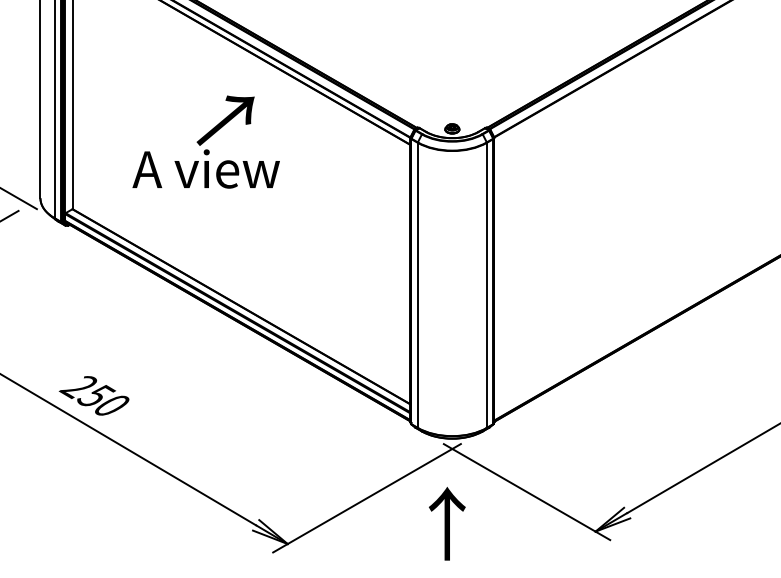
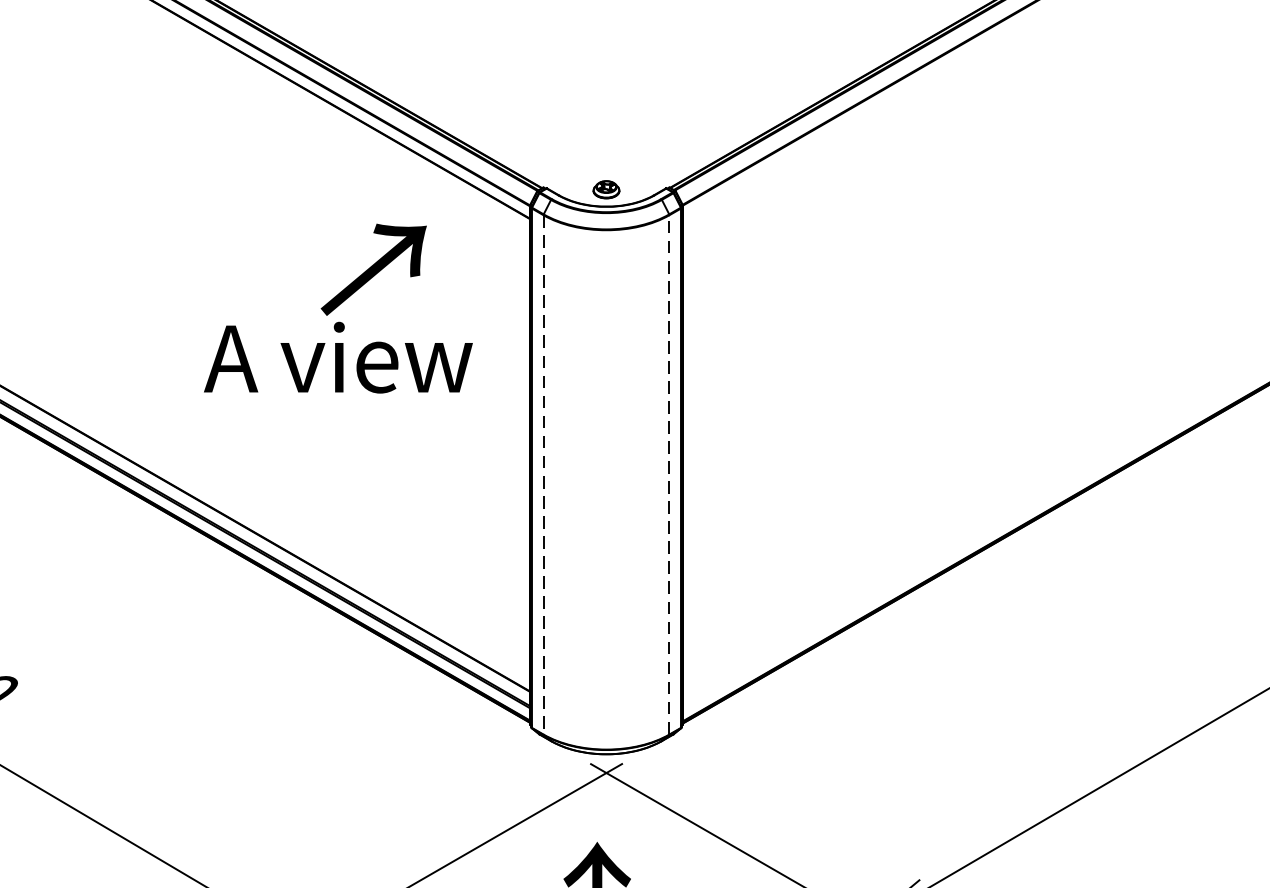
text: (205, 141) -> (337, 307), moved
line: (417, 285) -> (542, 475), solid -> dashed
line: (486, 285) -> (668, 475), solid -> dashed

